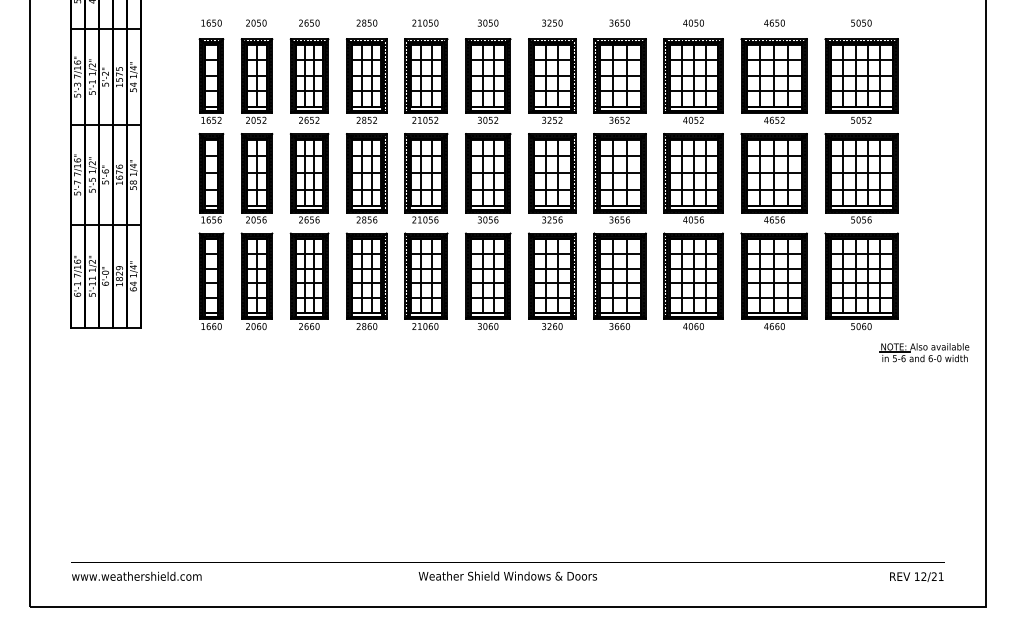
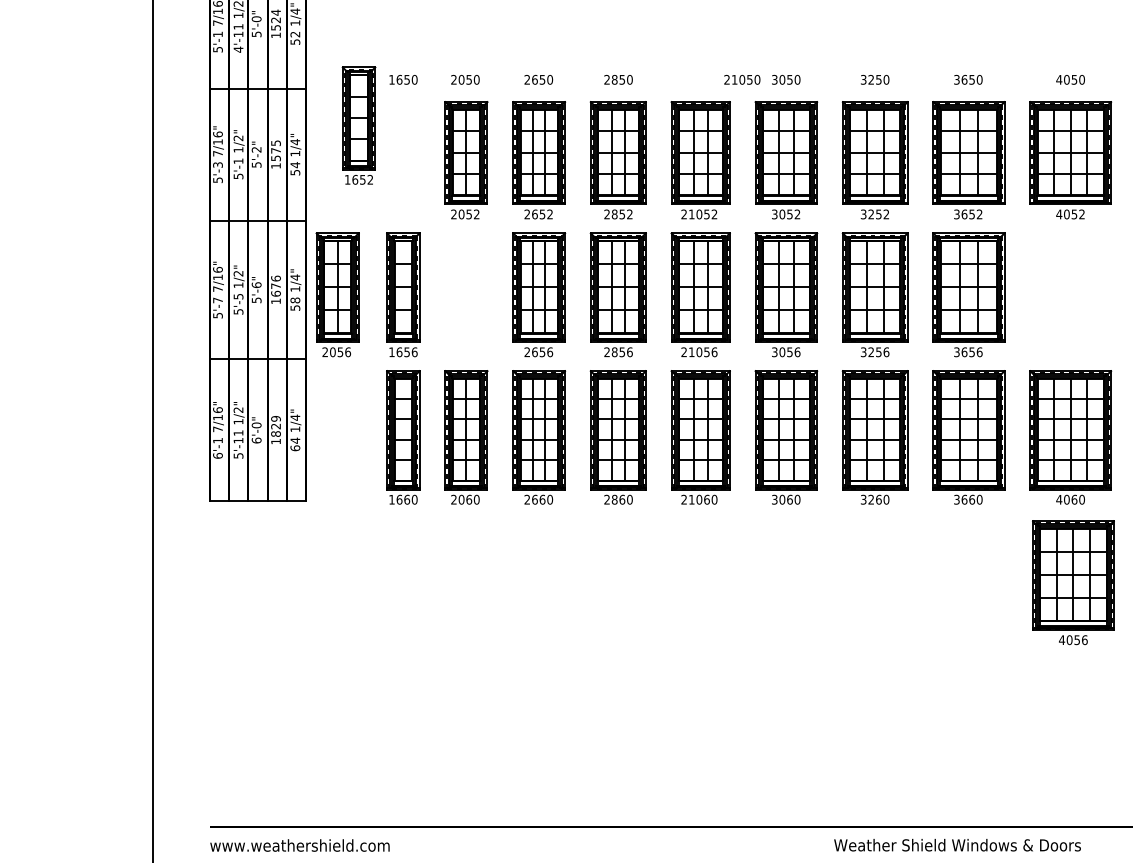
text: (425, 22) -> (742, 78), moved
part: (211, 80) -> (359, 124), moved
part: (256, 178) -> (336, 294), moved
part: (693, 178) -> (1073, 582), moved
text: (507, 575) -> (956, 844), moved

